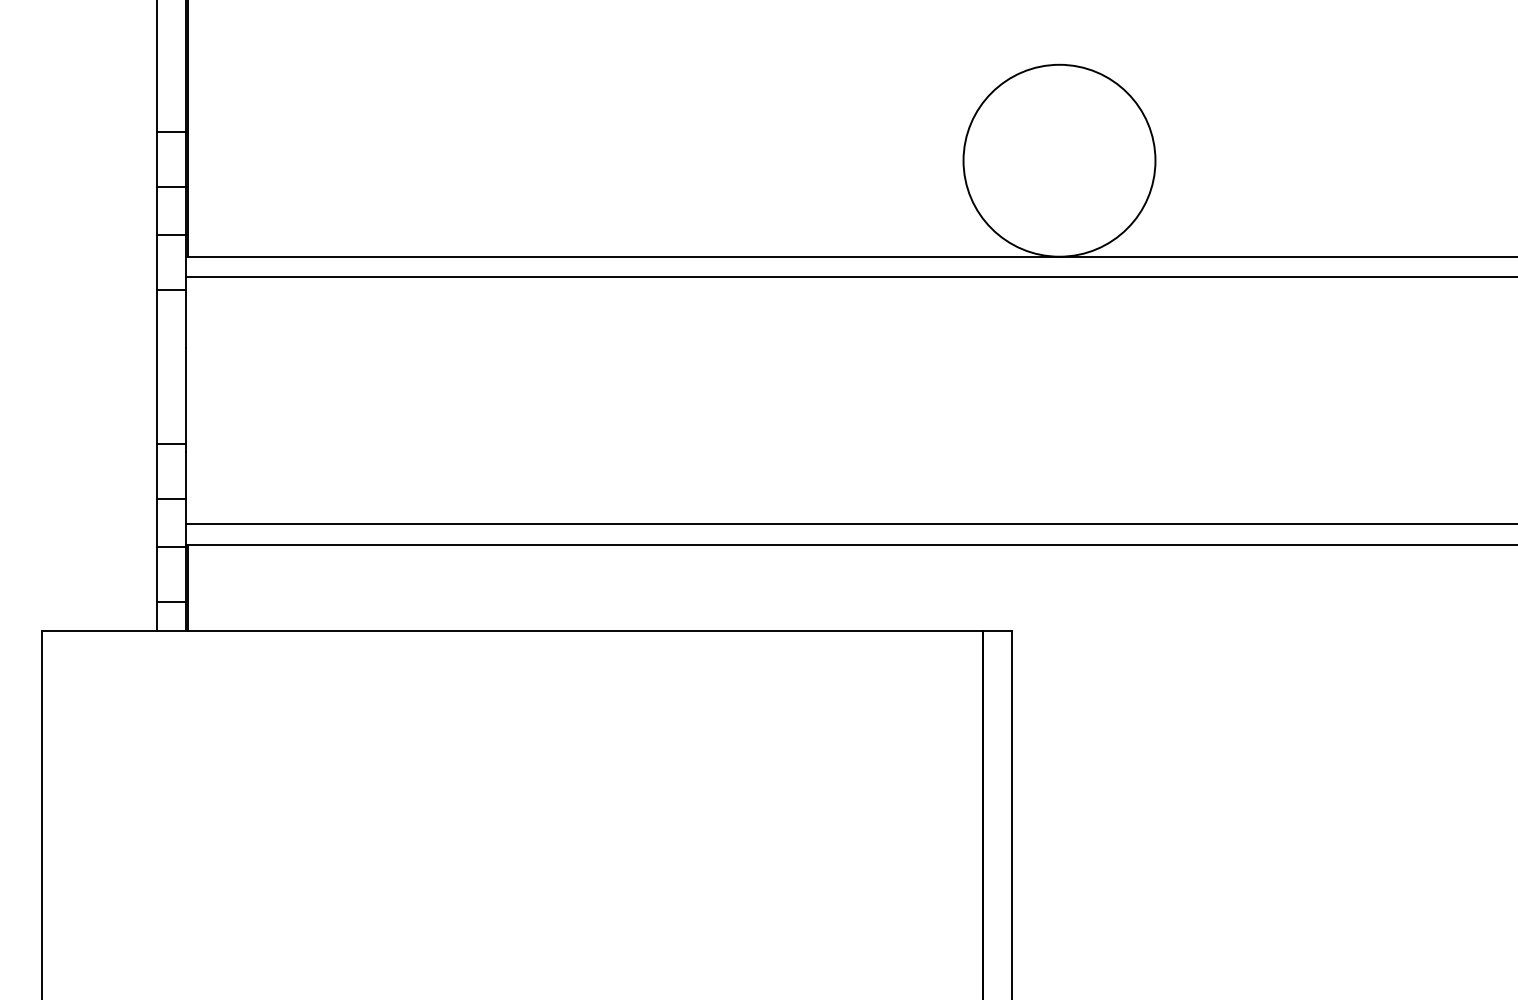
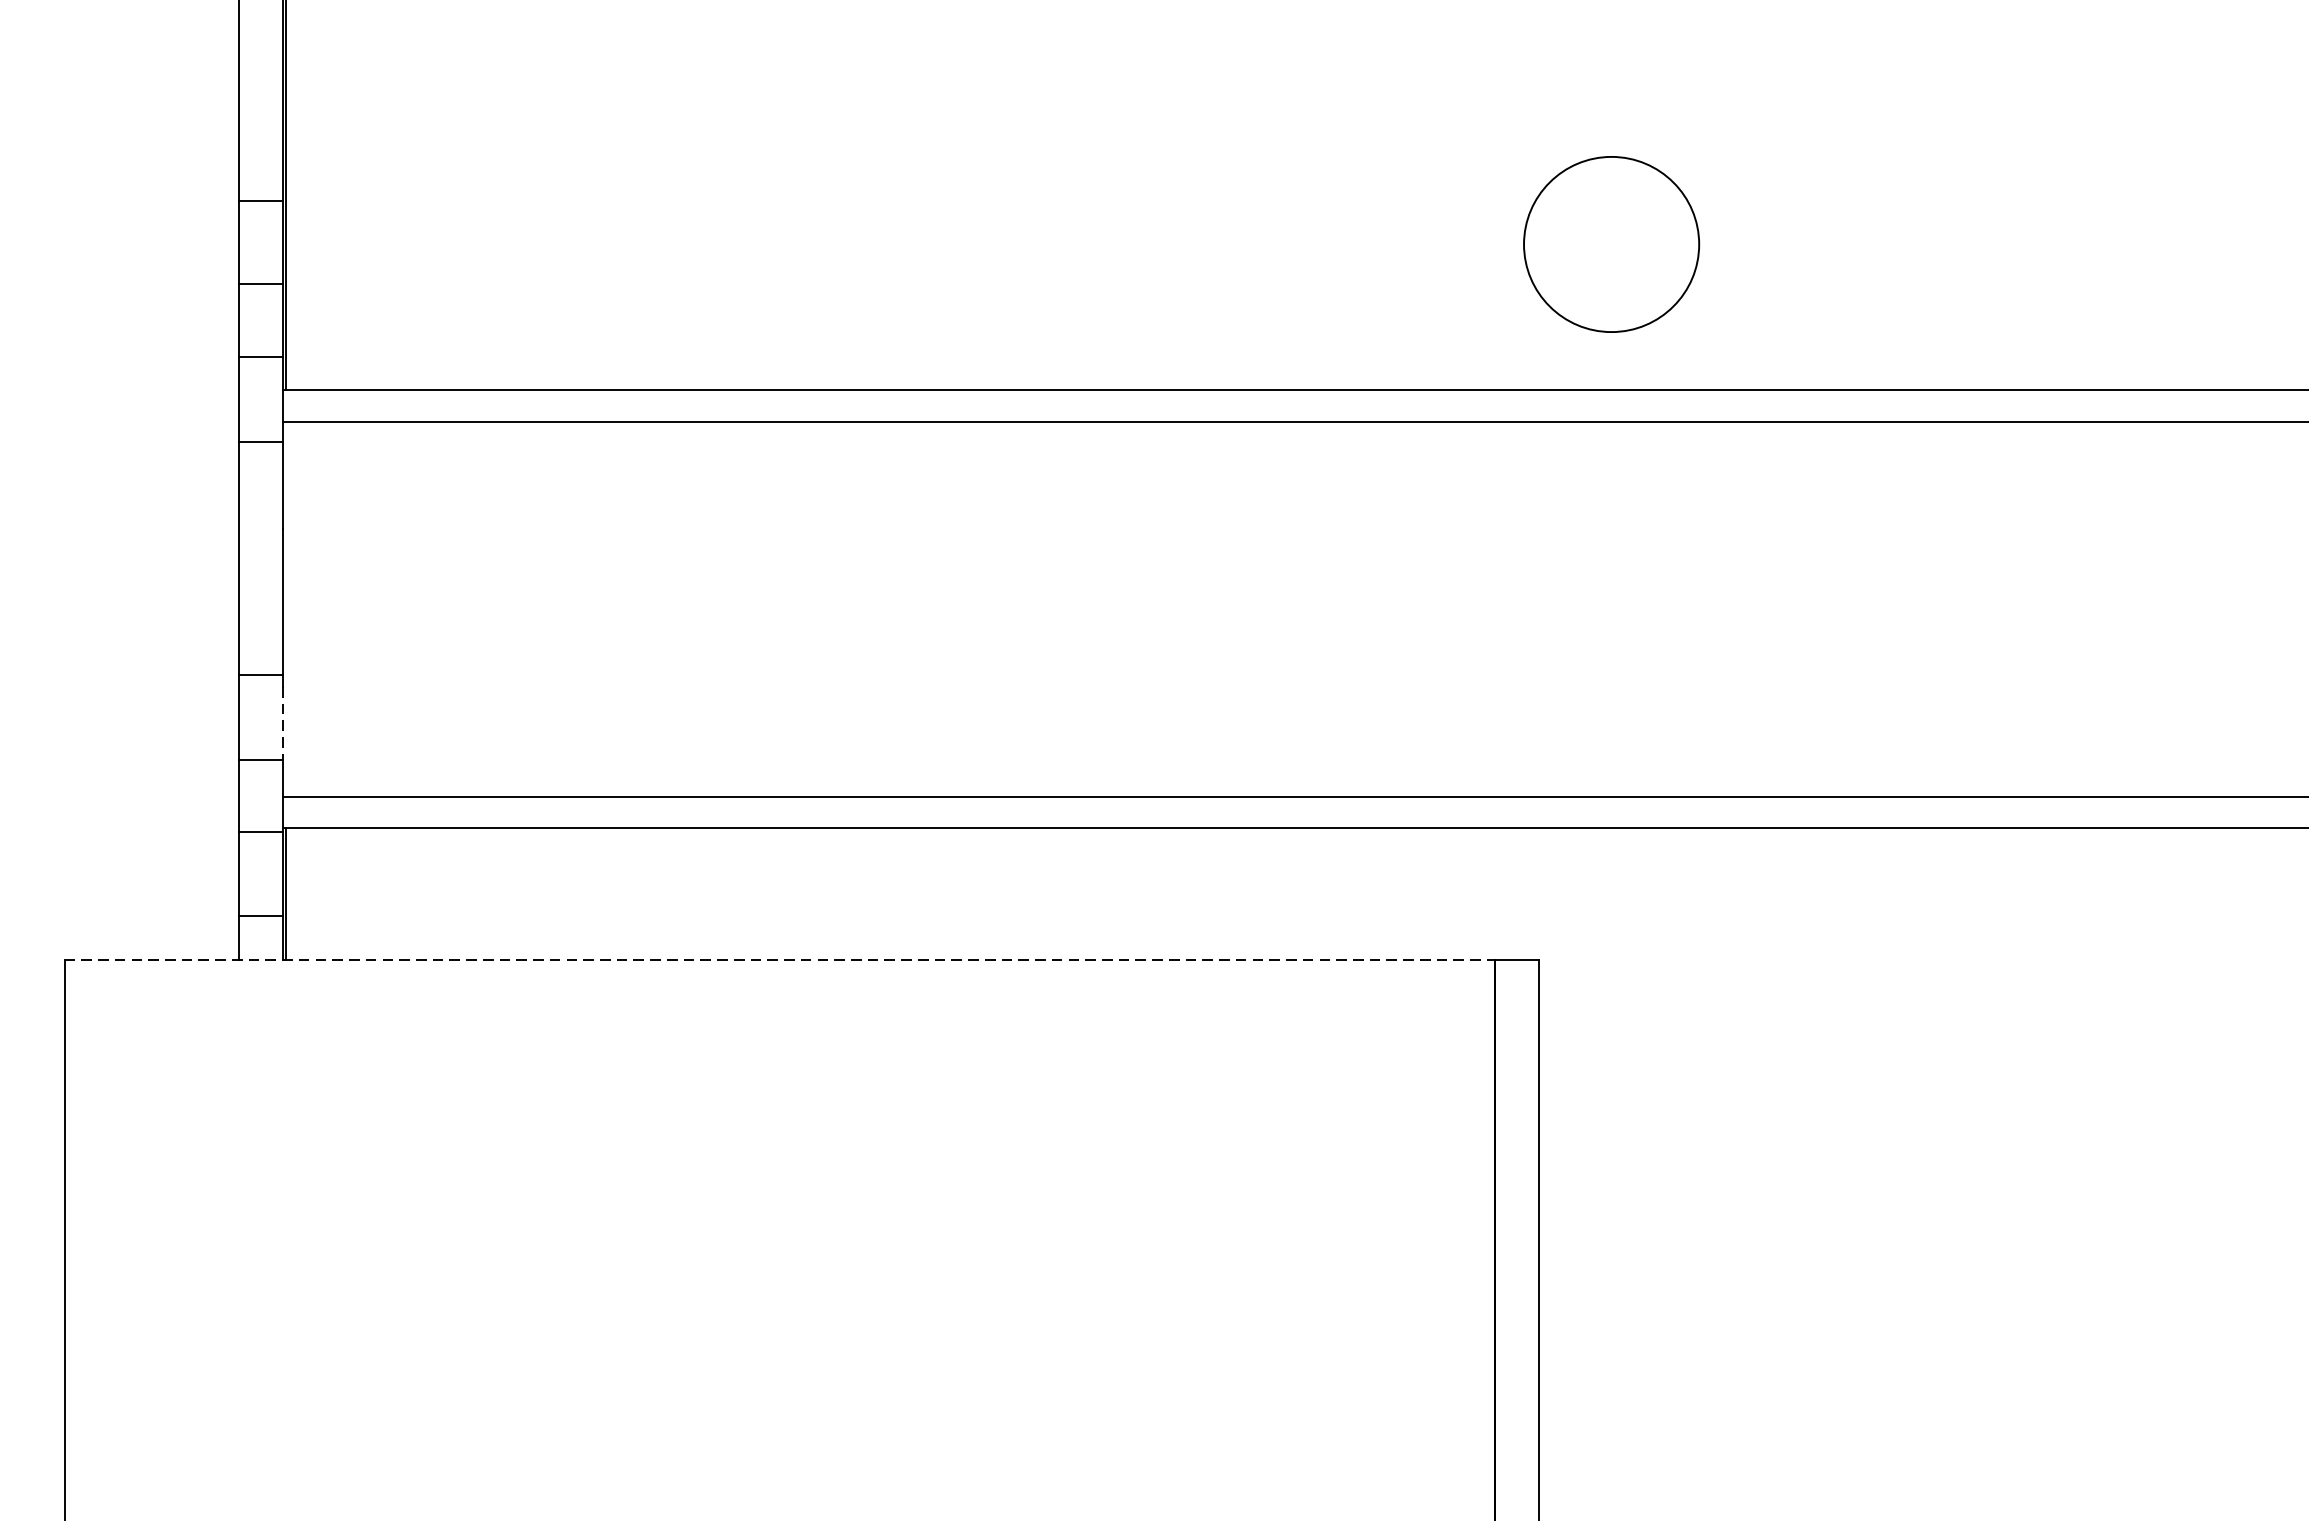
circle: (1059, 160) -> (1611, 244), size x0.6
line: (186, 475) -> (283, 723), solid -> dashed
line: (513, 630) -> (781, 959), solid -> dashed

